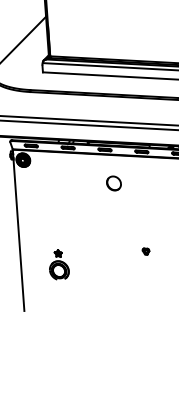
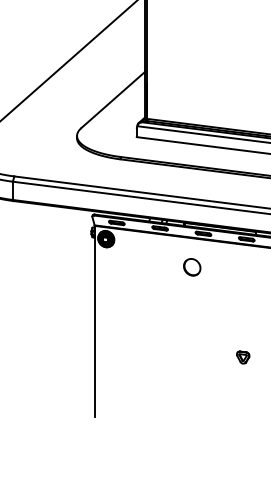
part: (114, 183) -> (192, 267), moved
part: (146, 251) -> (243, 357), size x1.6
part: (59, 264) -> (139, 365), removed

